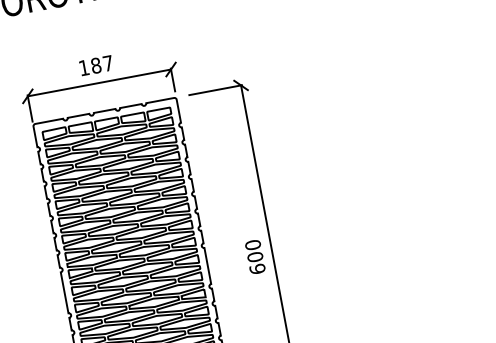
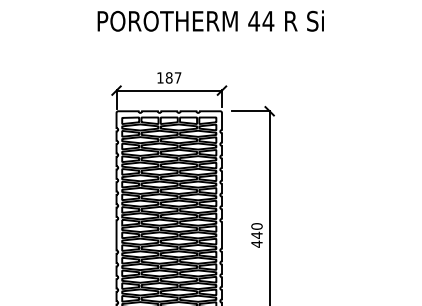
text: (255, 262) -> (256, 239), 600 -> 440

